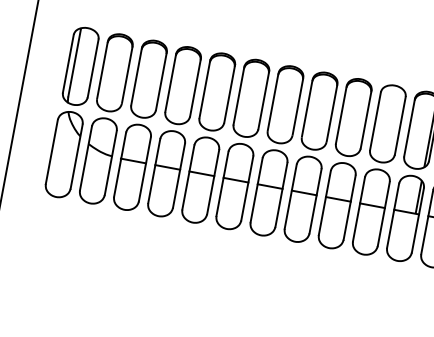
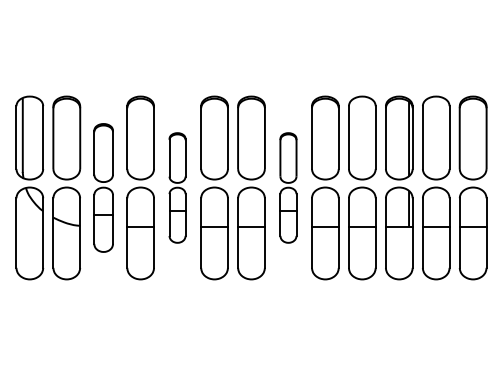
part: (140, 124) -> (103, 187), size x0.7
part: (208, 137) -> (177, 187), size x0.6
part: (311, 156) -> (288, 187), size x0.6

